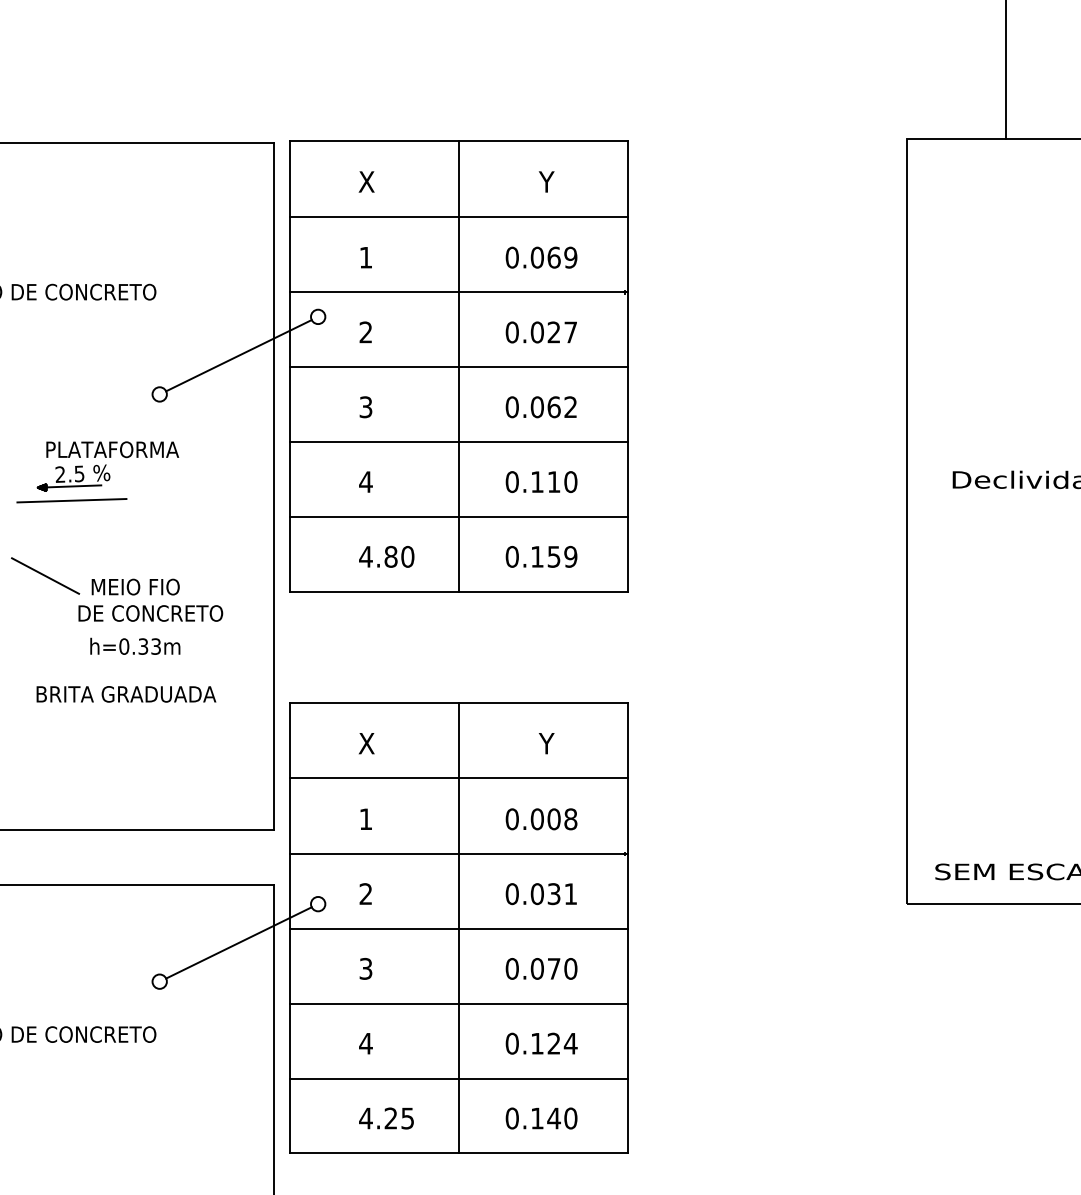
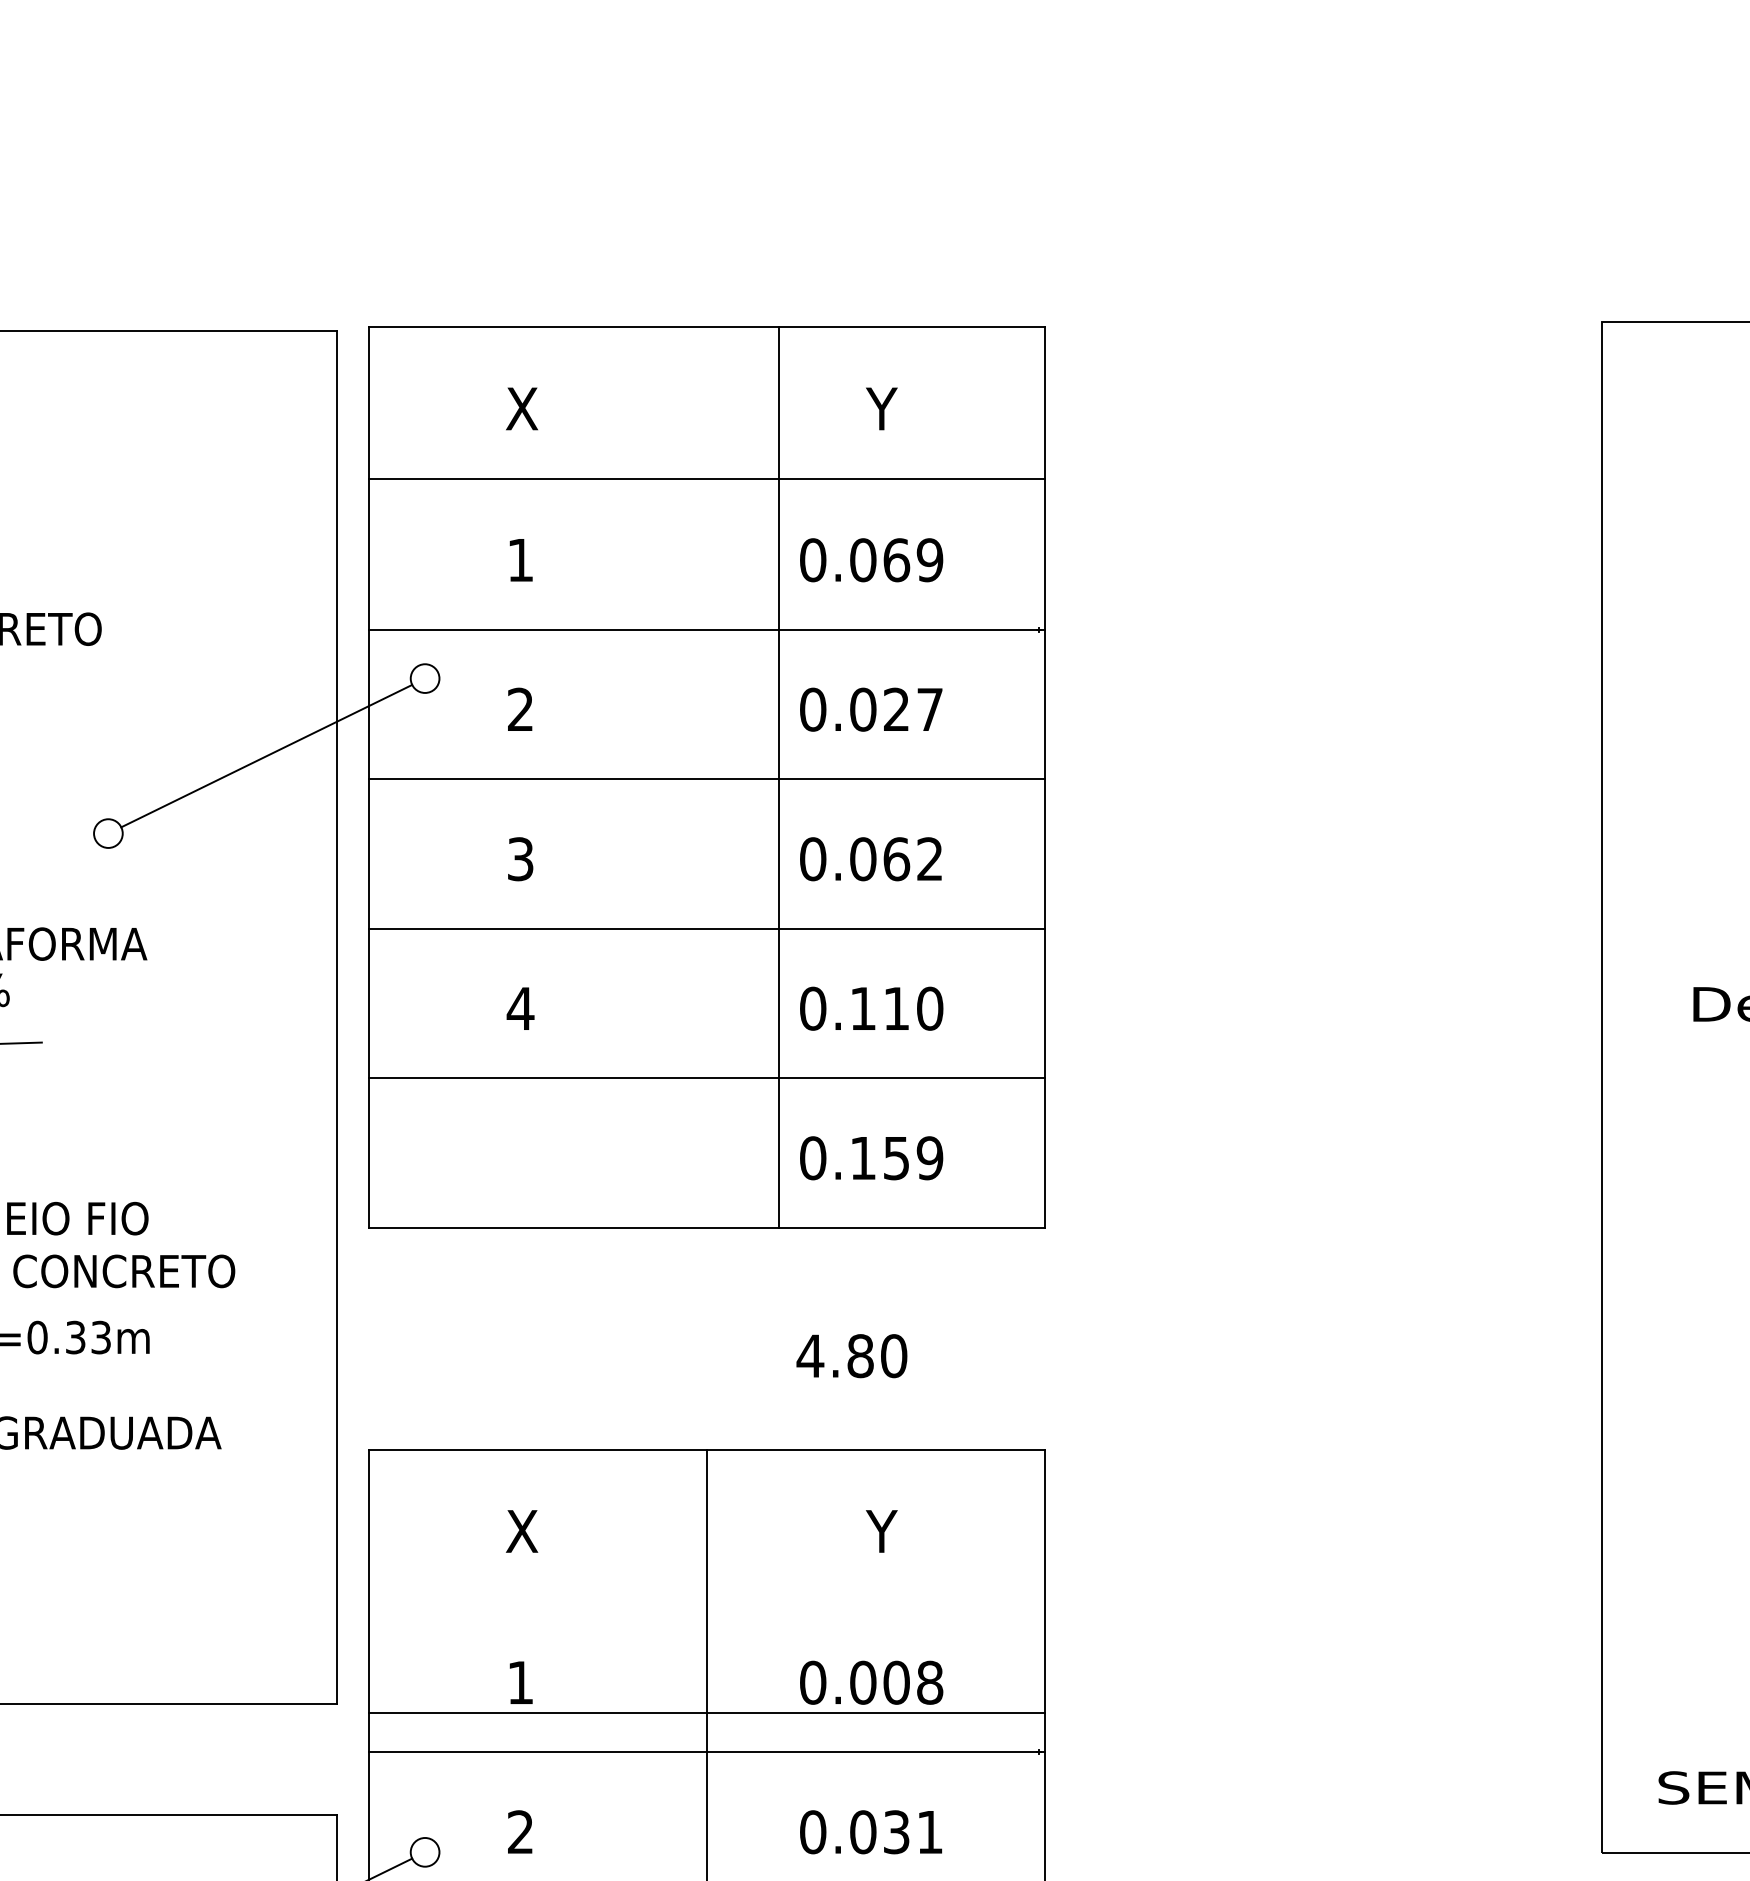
line: (459, 366) -> (779, 777), moved
text: (386, 556) -> (851, 1355), moved
line: (459, 778) -> (707, 1713), moved

